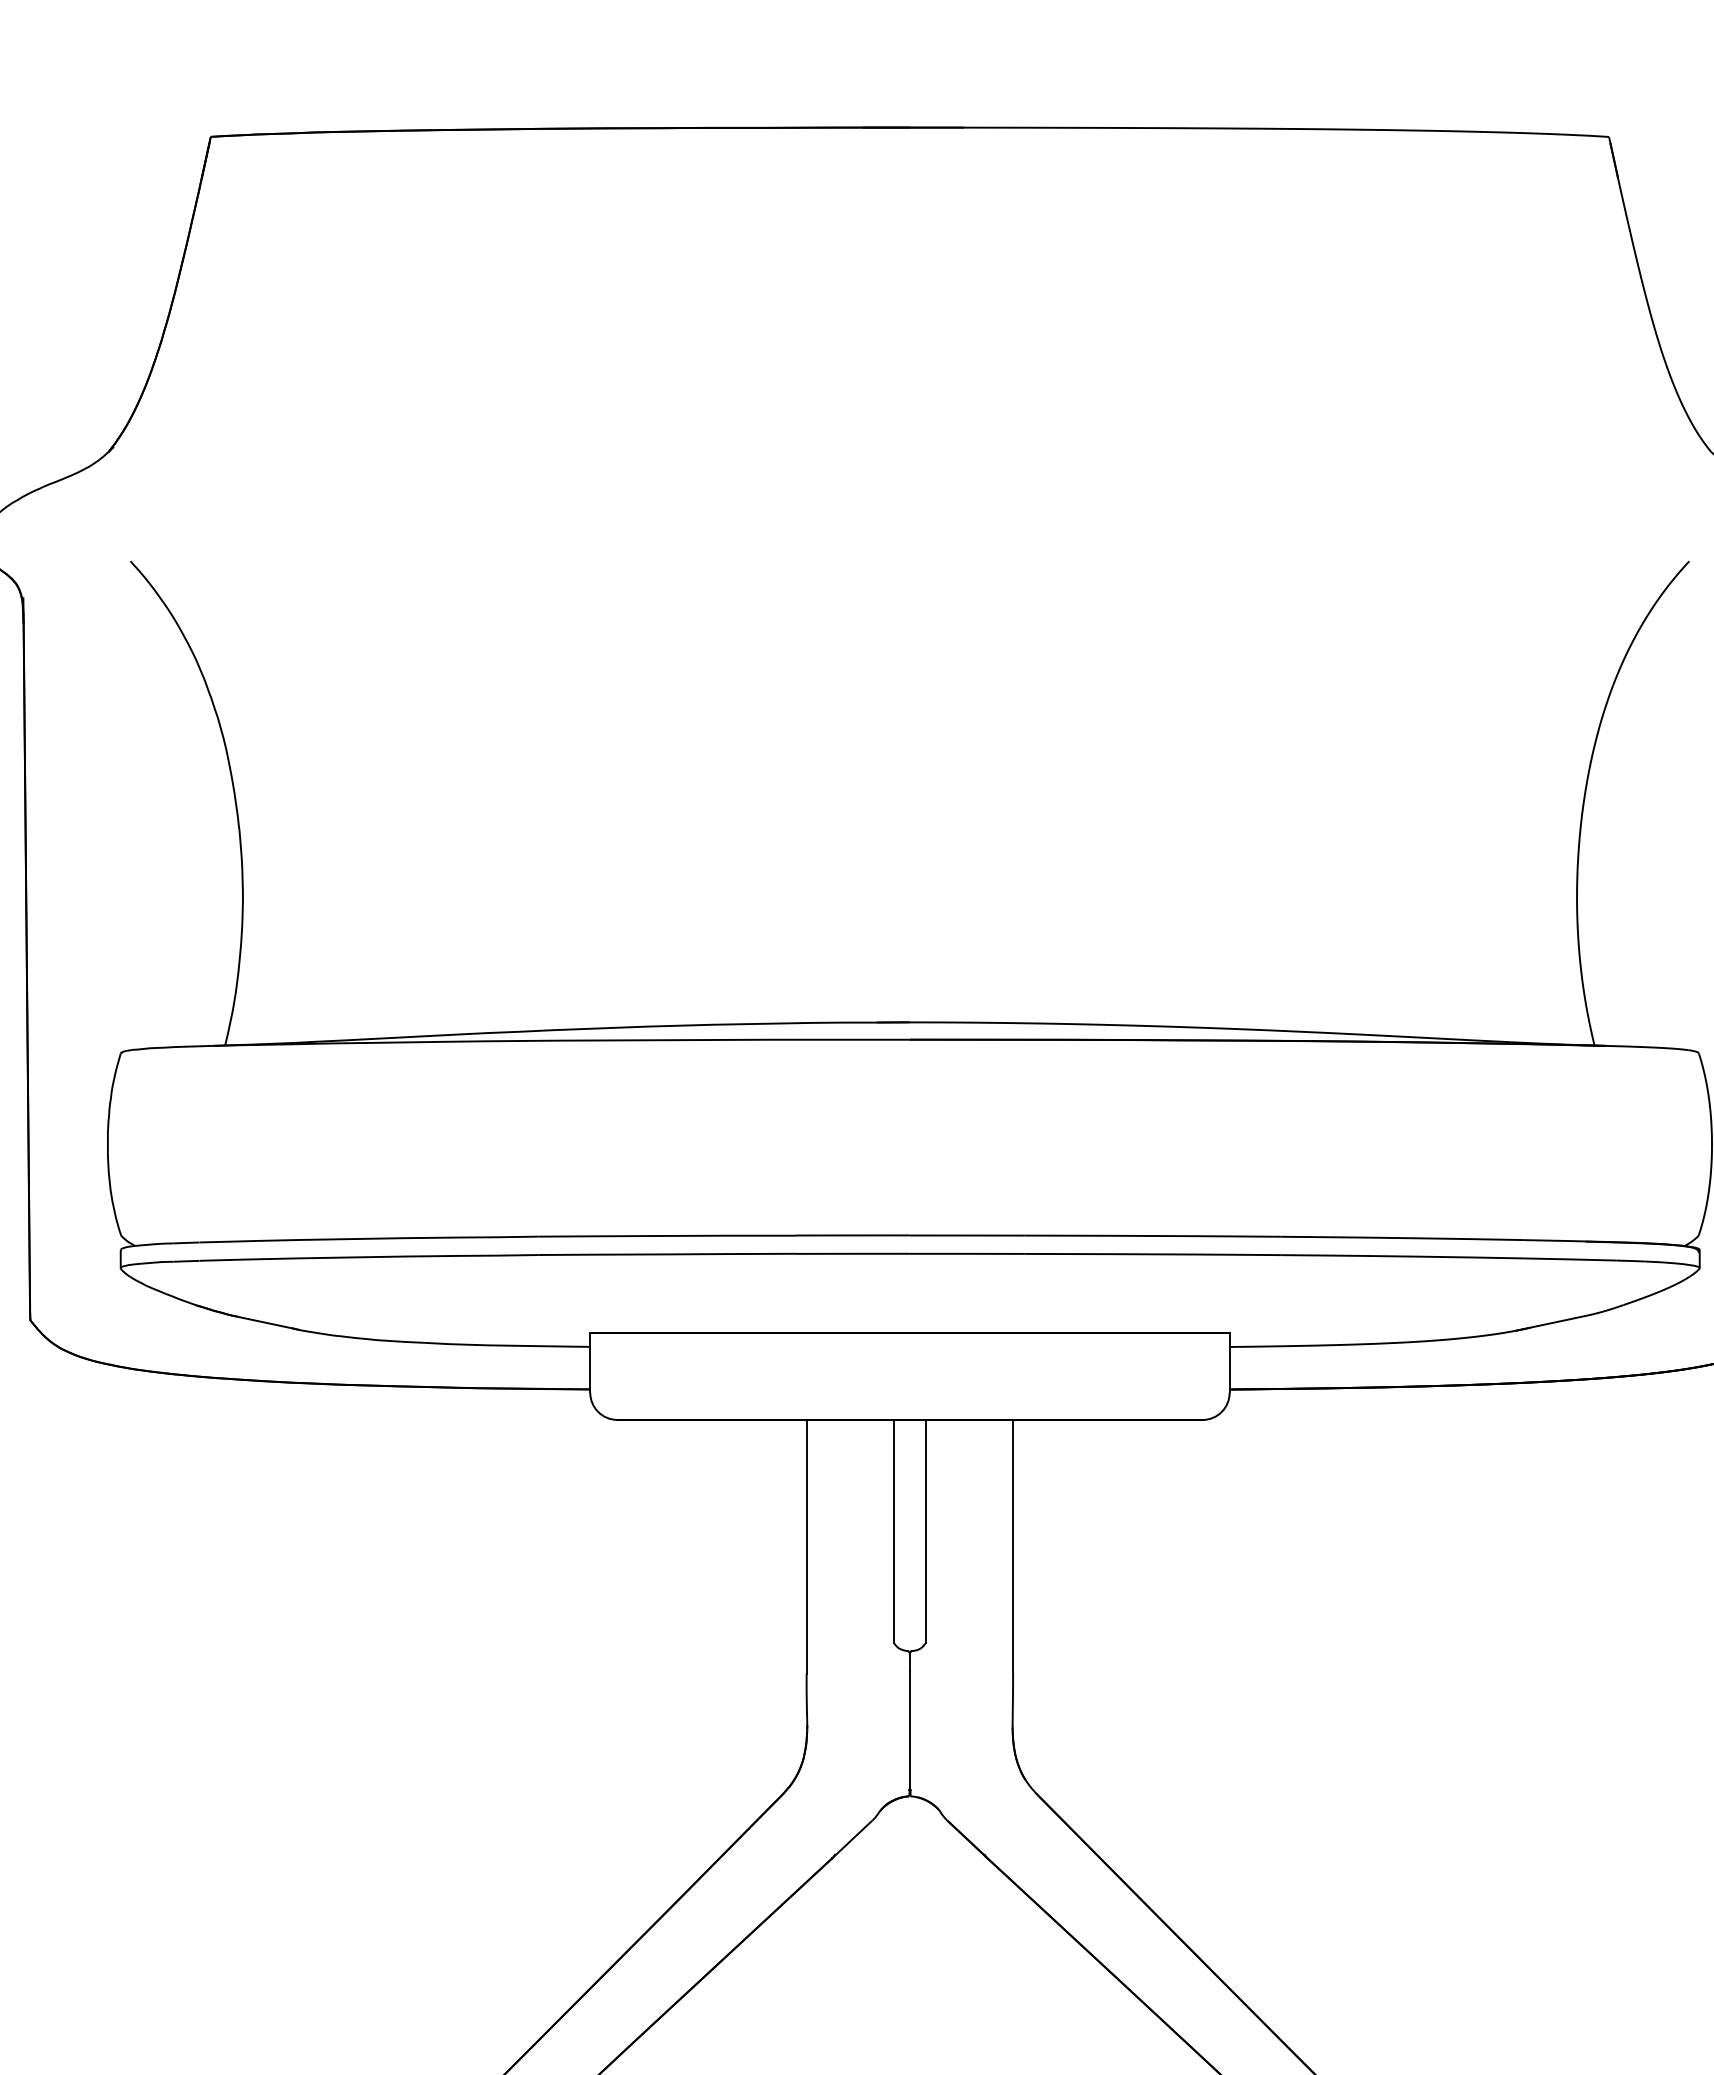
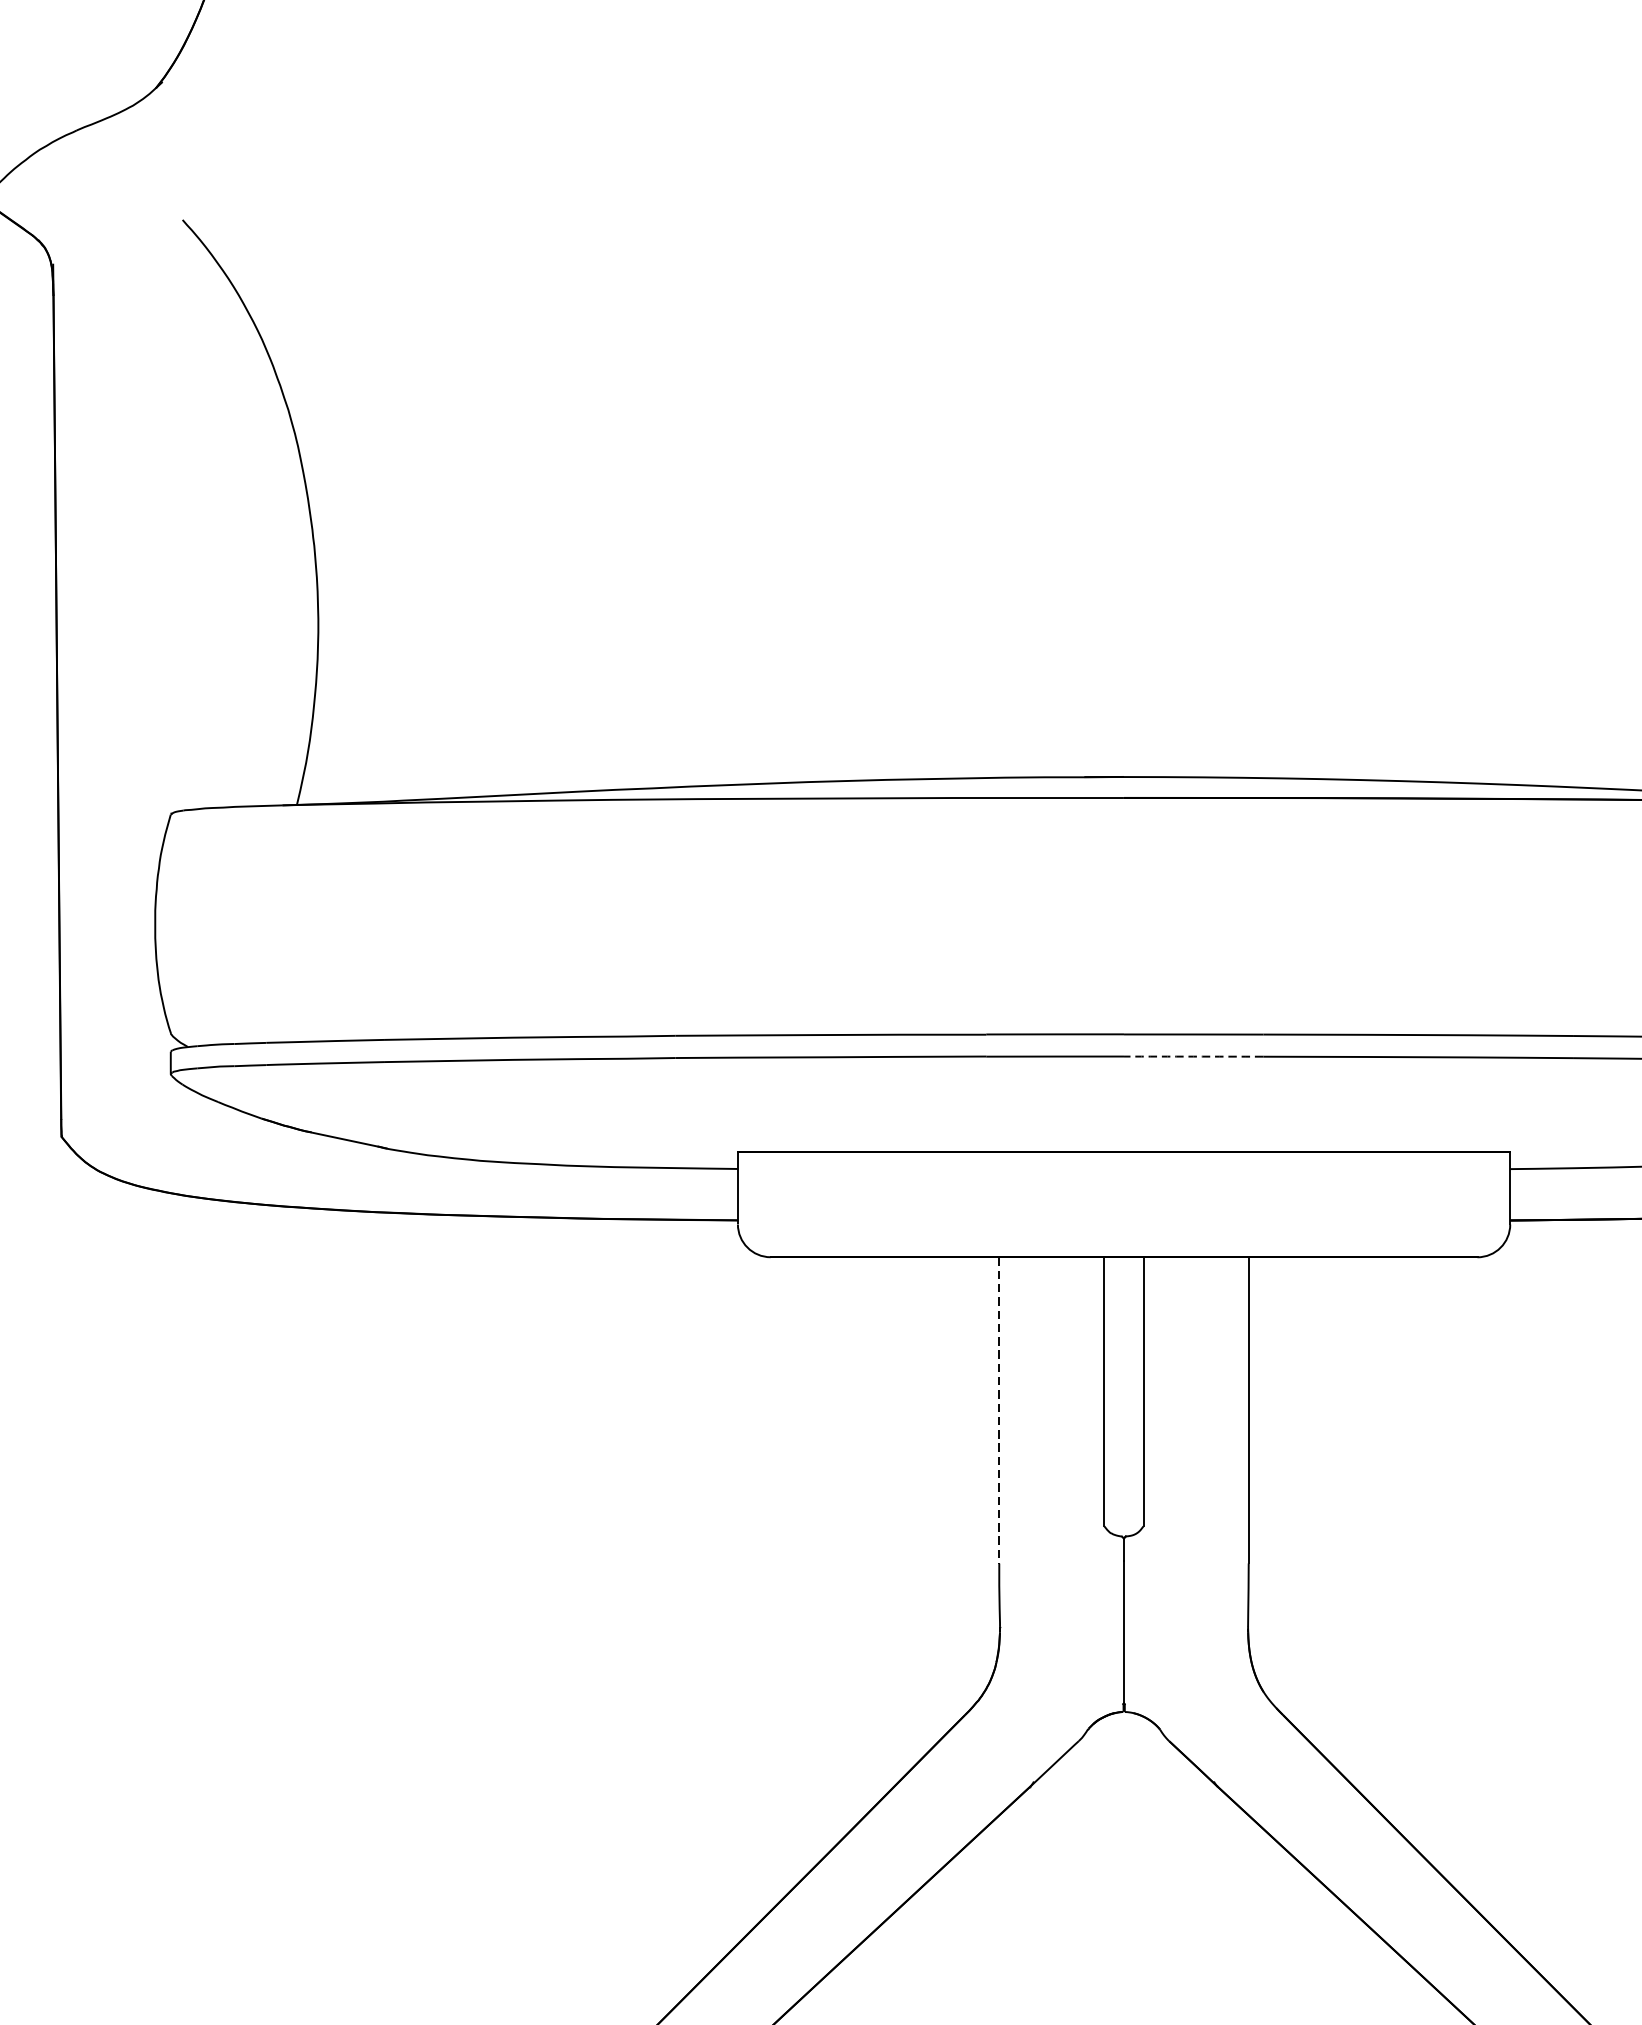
arc: (967, 1253) -> (1193, 1056), solid -> dashed
line: (806, 1546) -> (999, 1410), solid -> dashed

